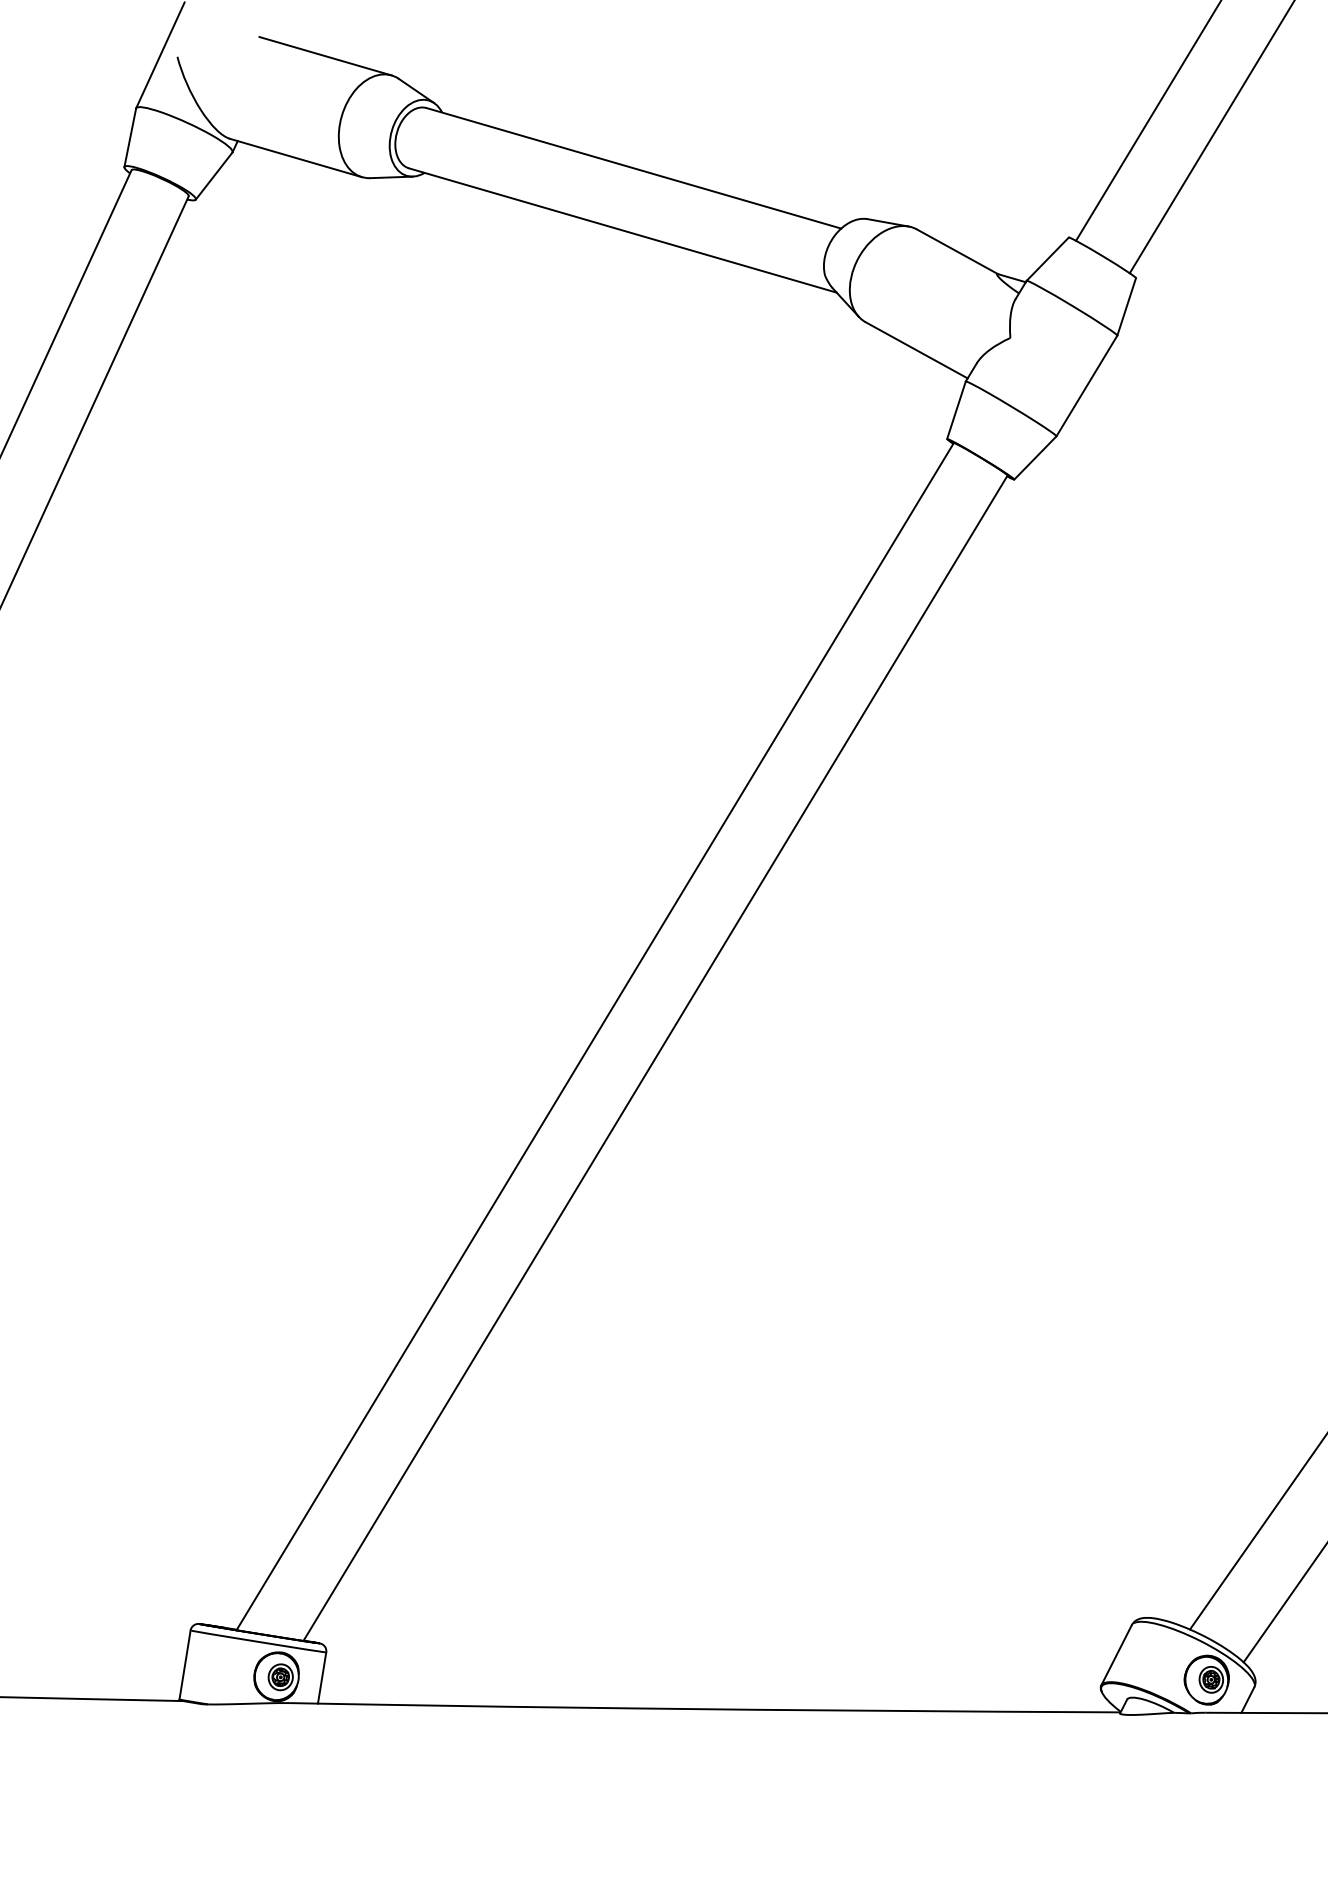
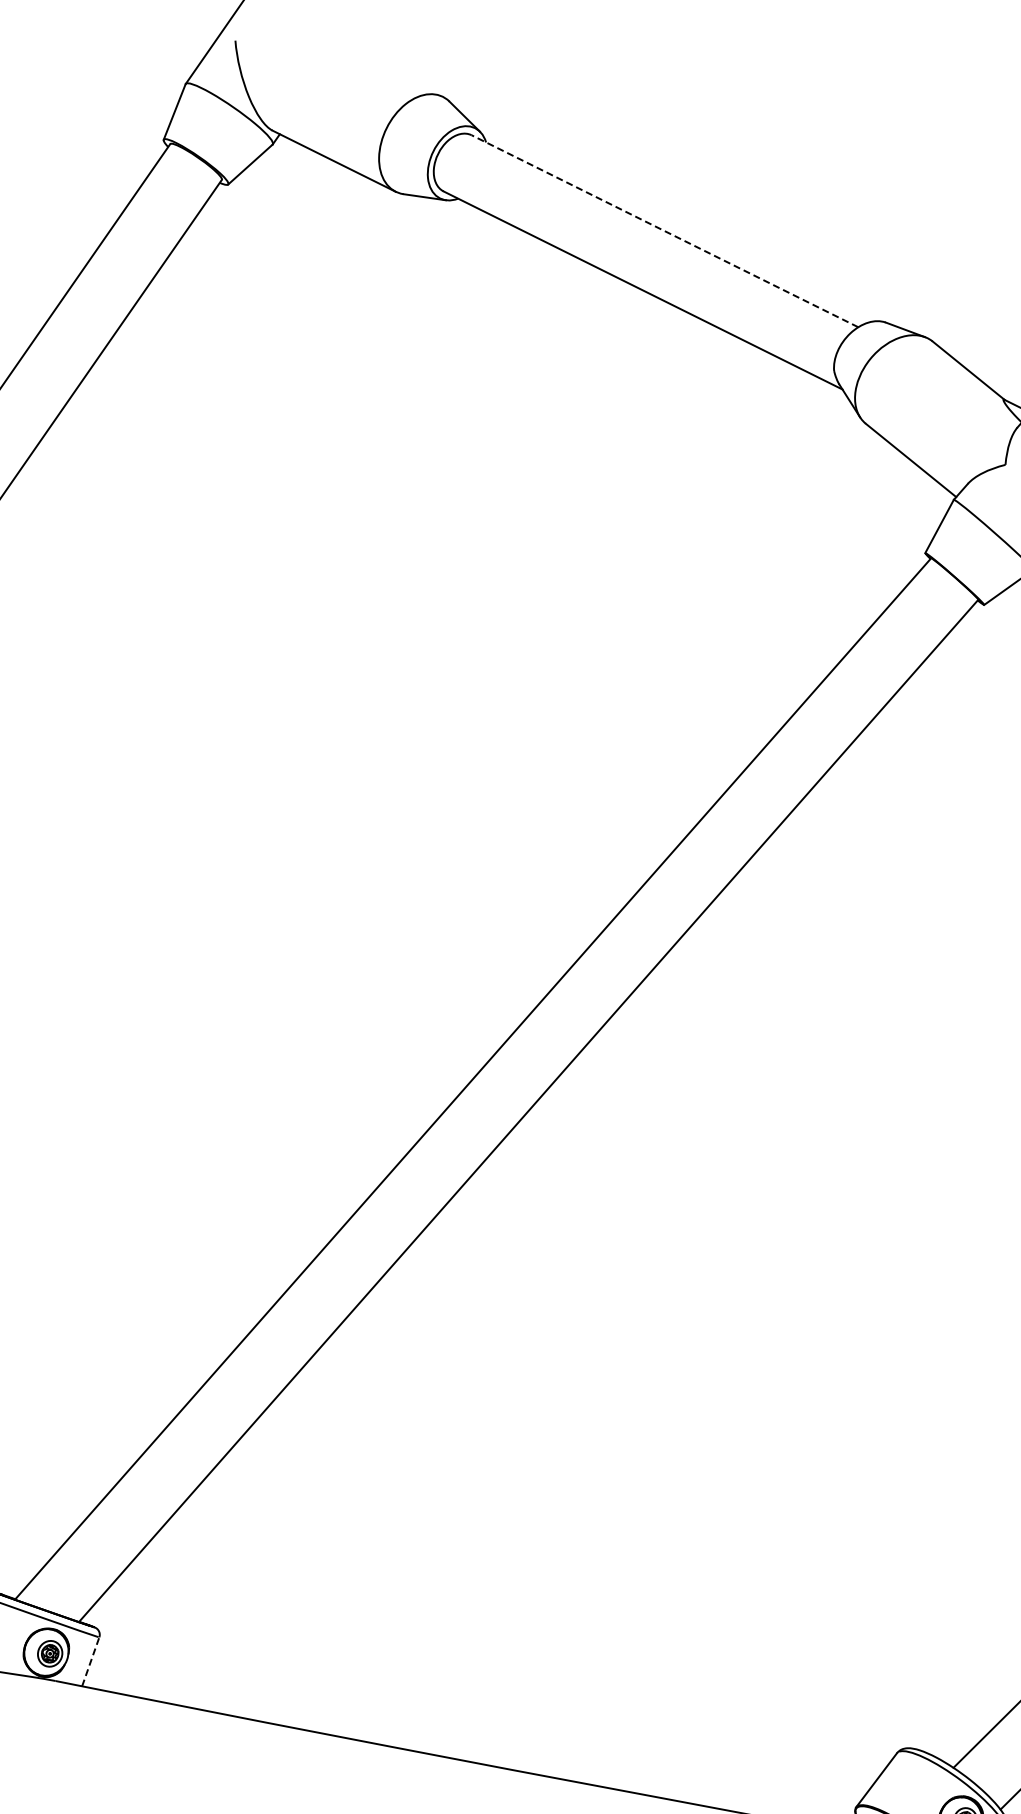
line: (325, 56) -> (381, 66), removed
line: (633, 168) -> (664, 231), solid -> dashed
line: (322, 1678) -> (91, 1662), solid -> dashed

